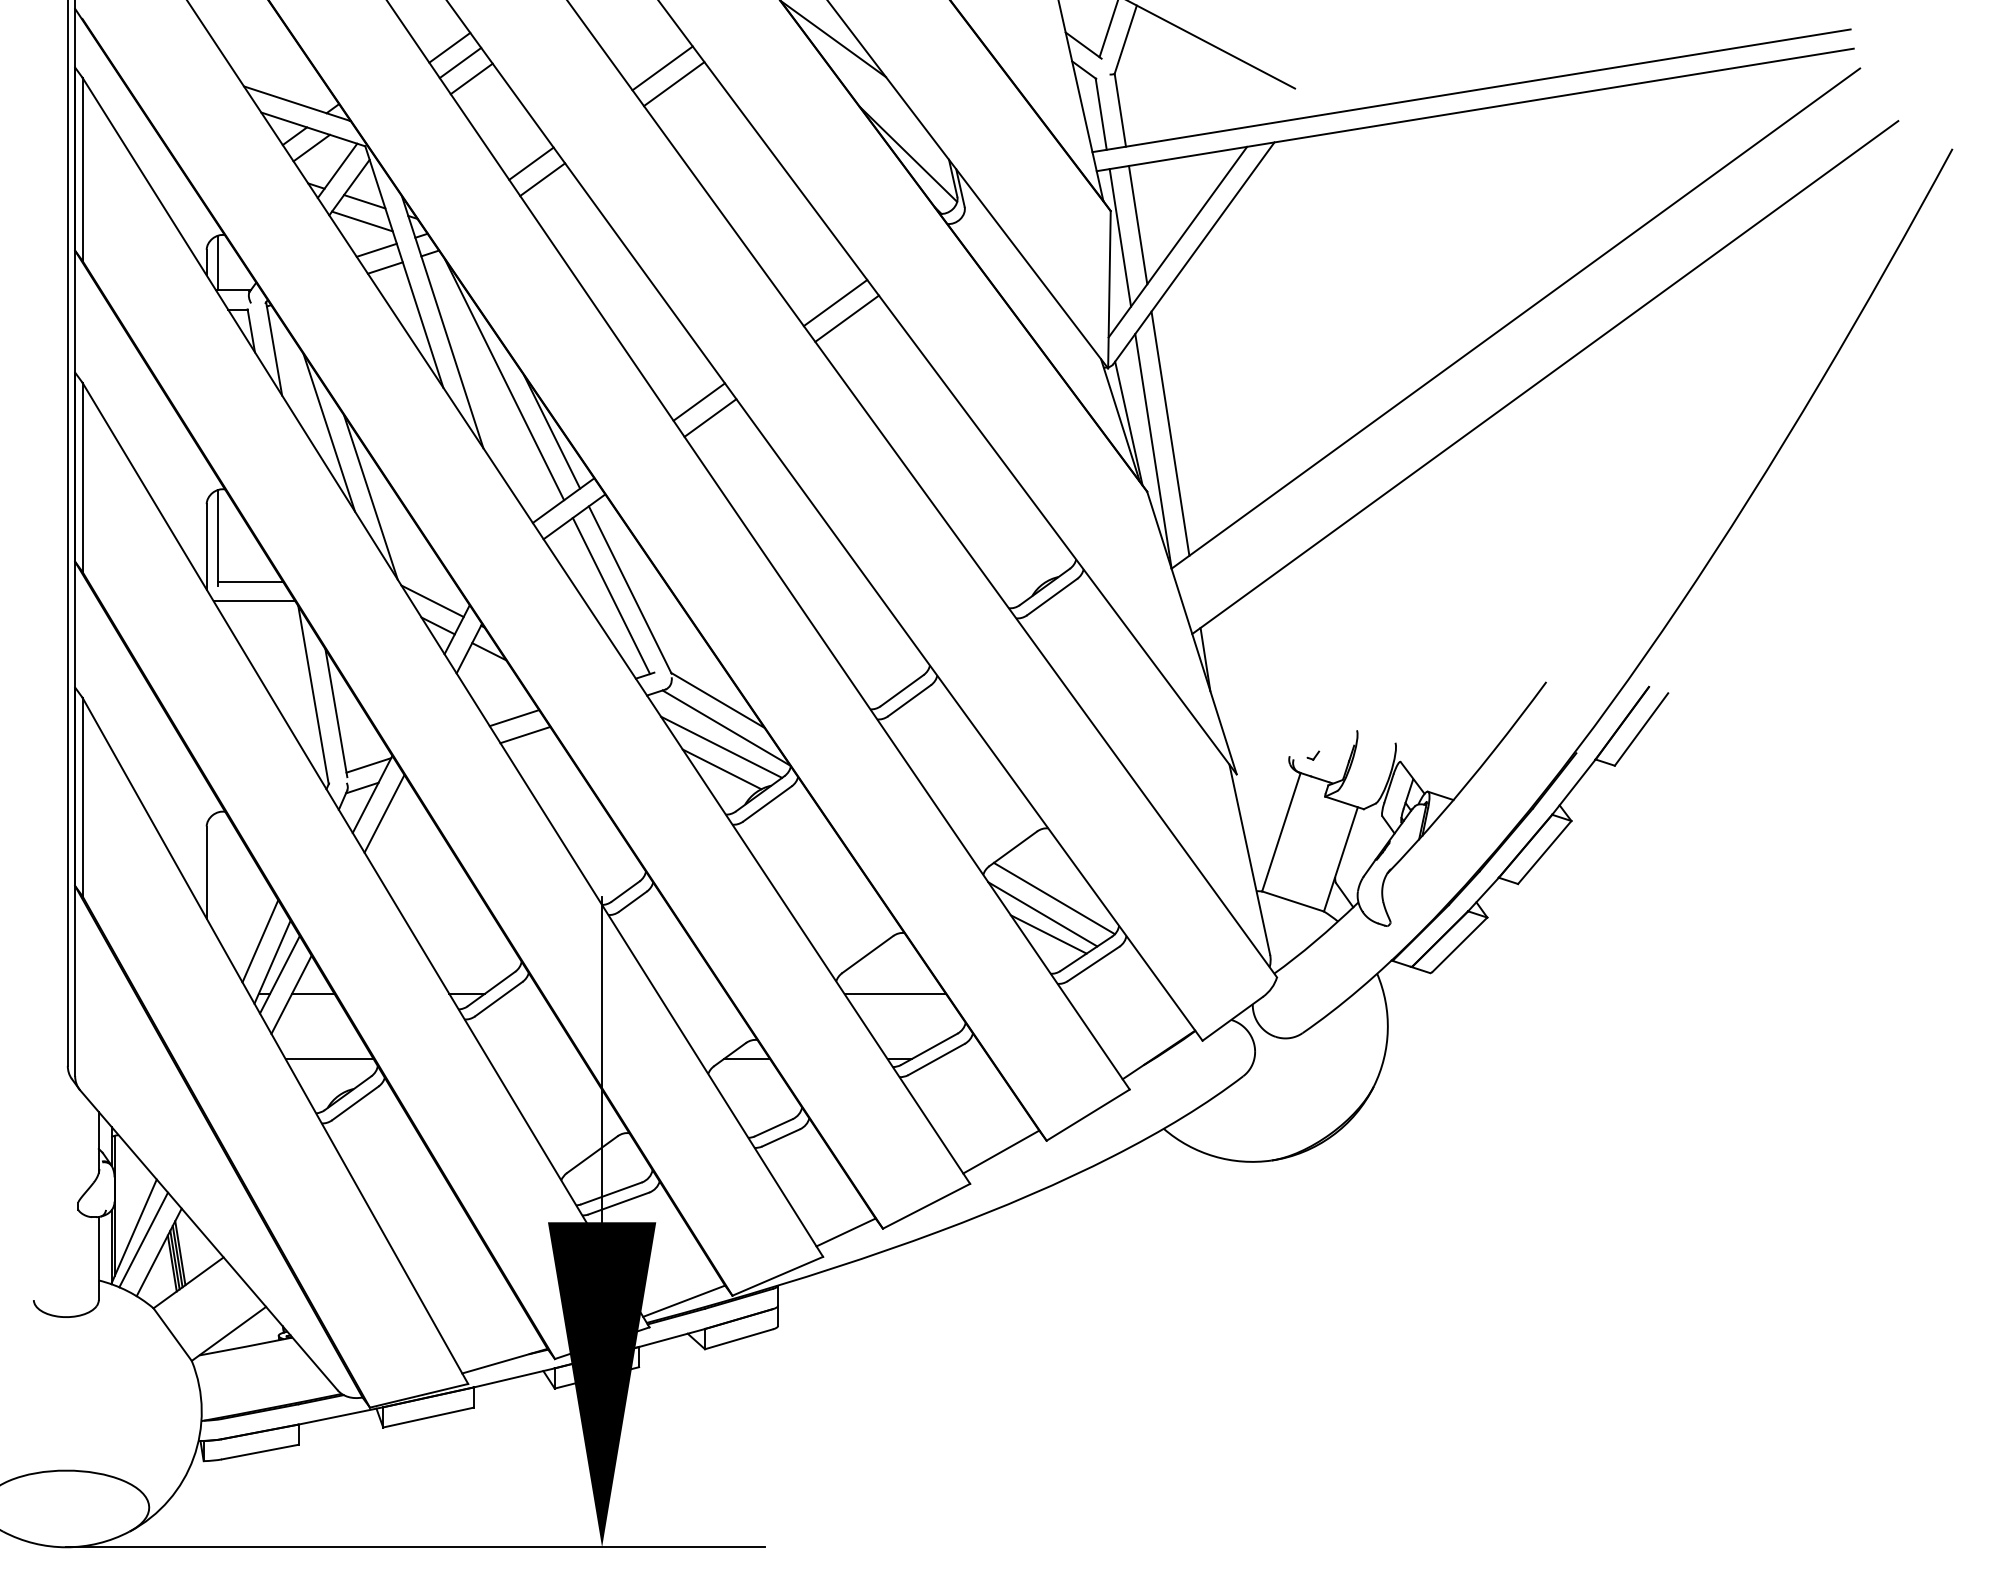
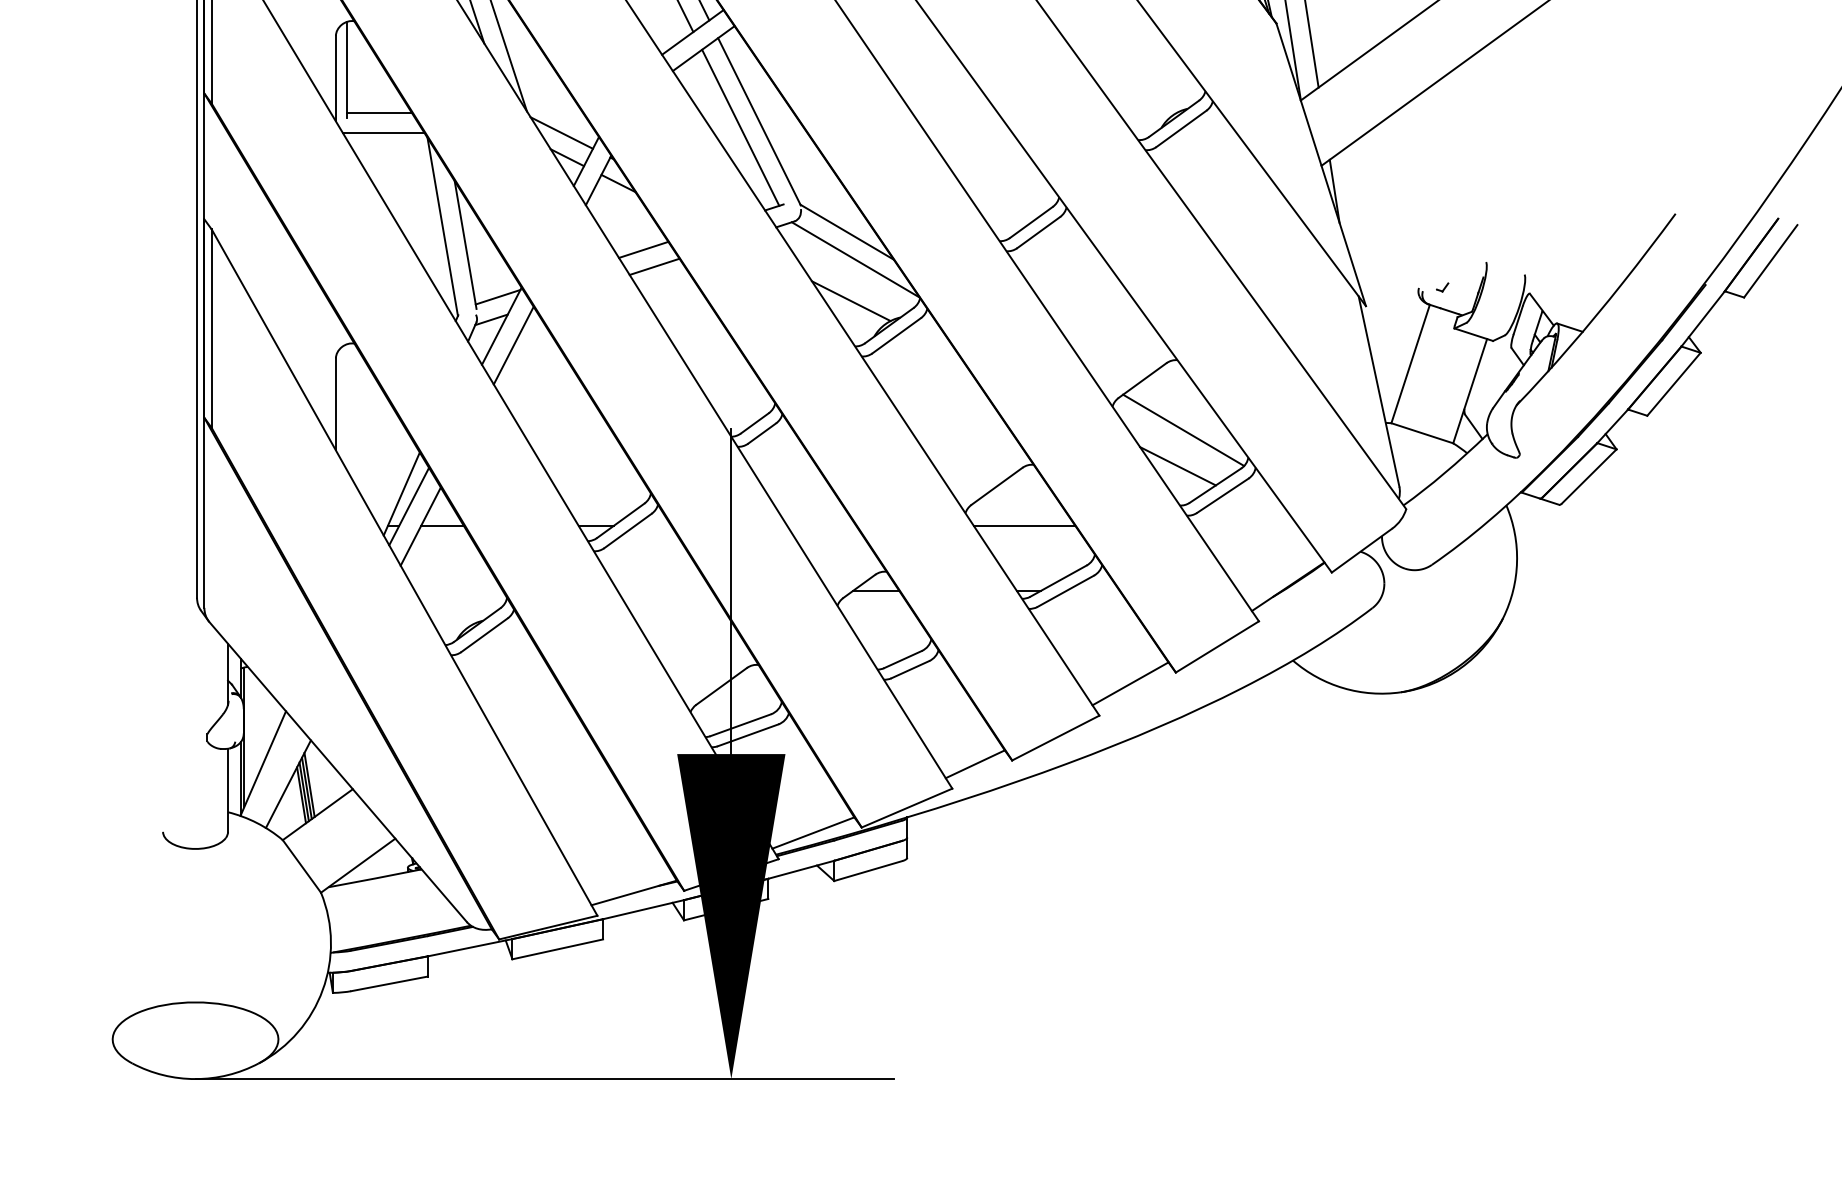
line: (721, 746) -> (850, 278), removed
line: (1042, 914) -> (1171, 446), removed
line: (260, 941) -> (389, 473), removed
line: (329, 1058) -> (458, 590), removed
line: (143, 1239) -> (272, 771), removed

